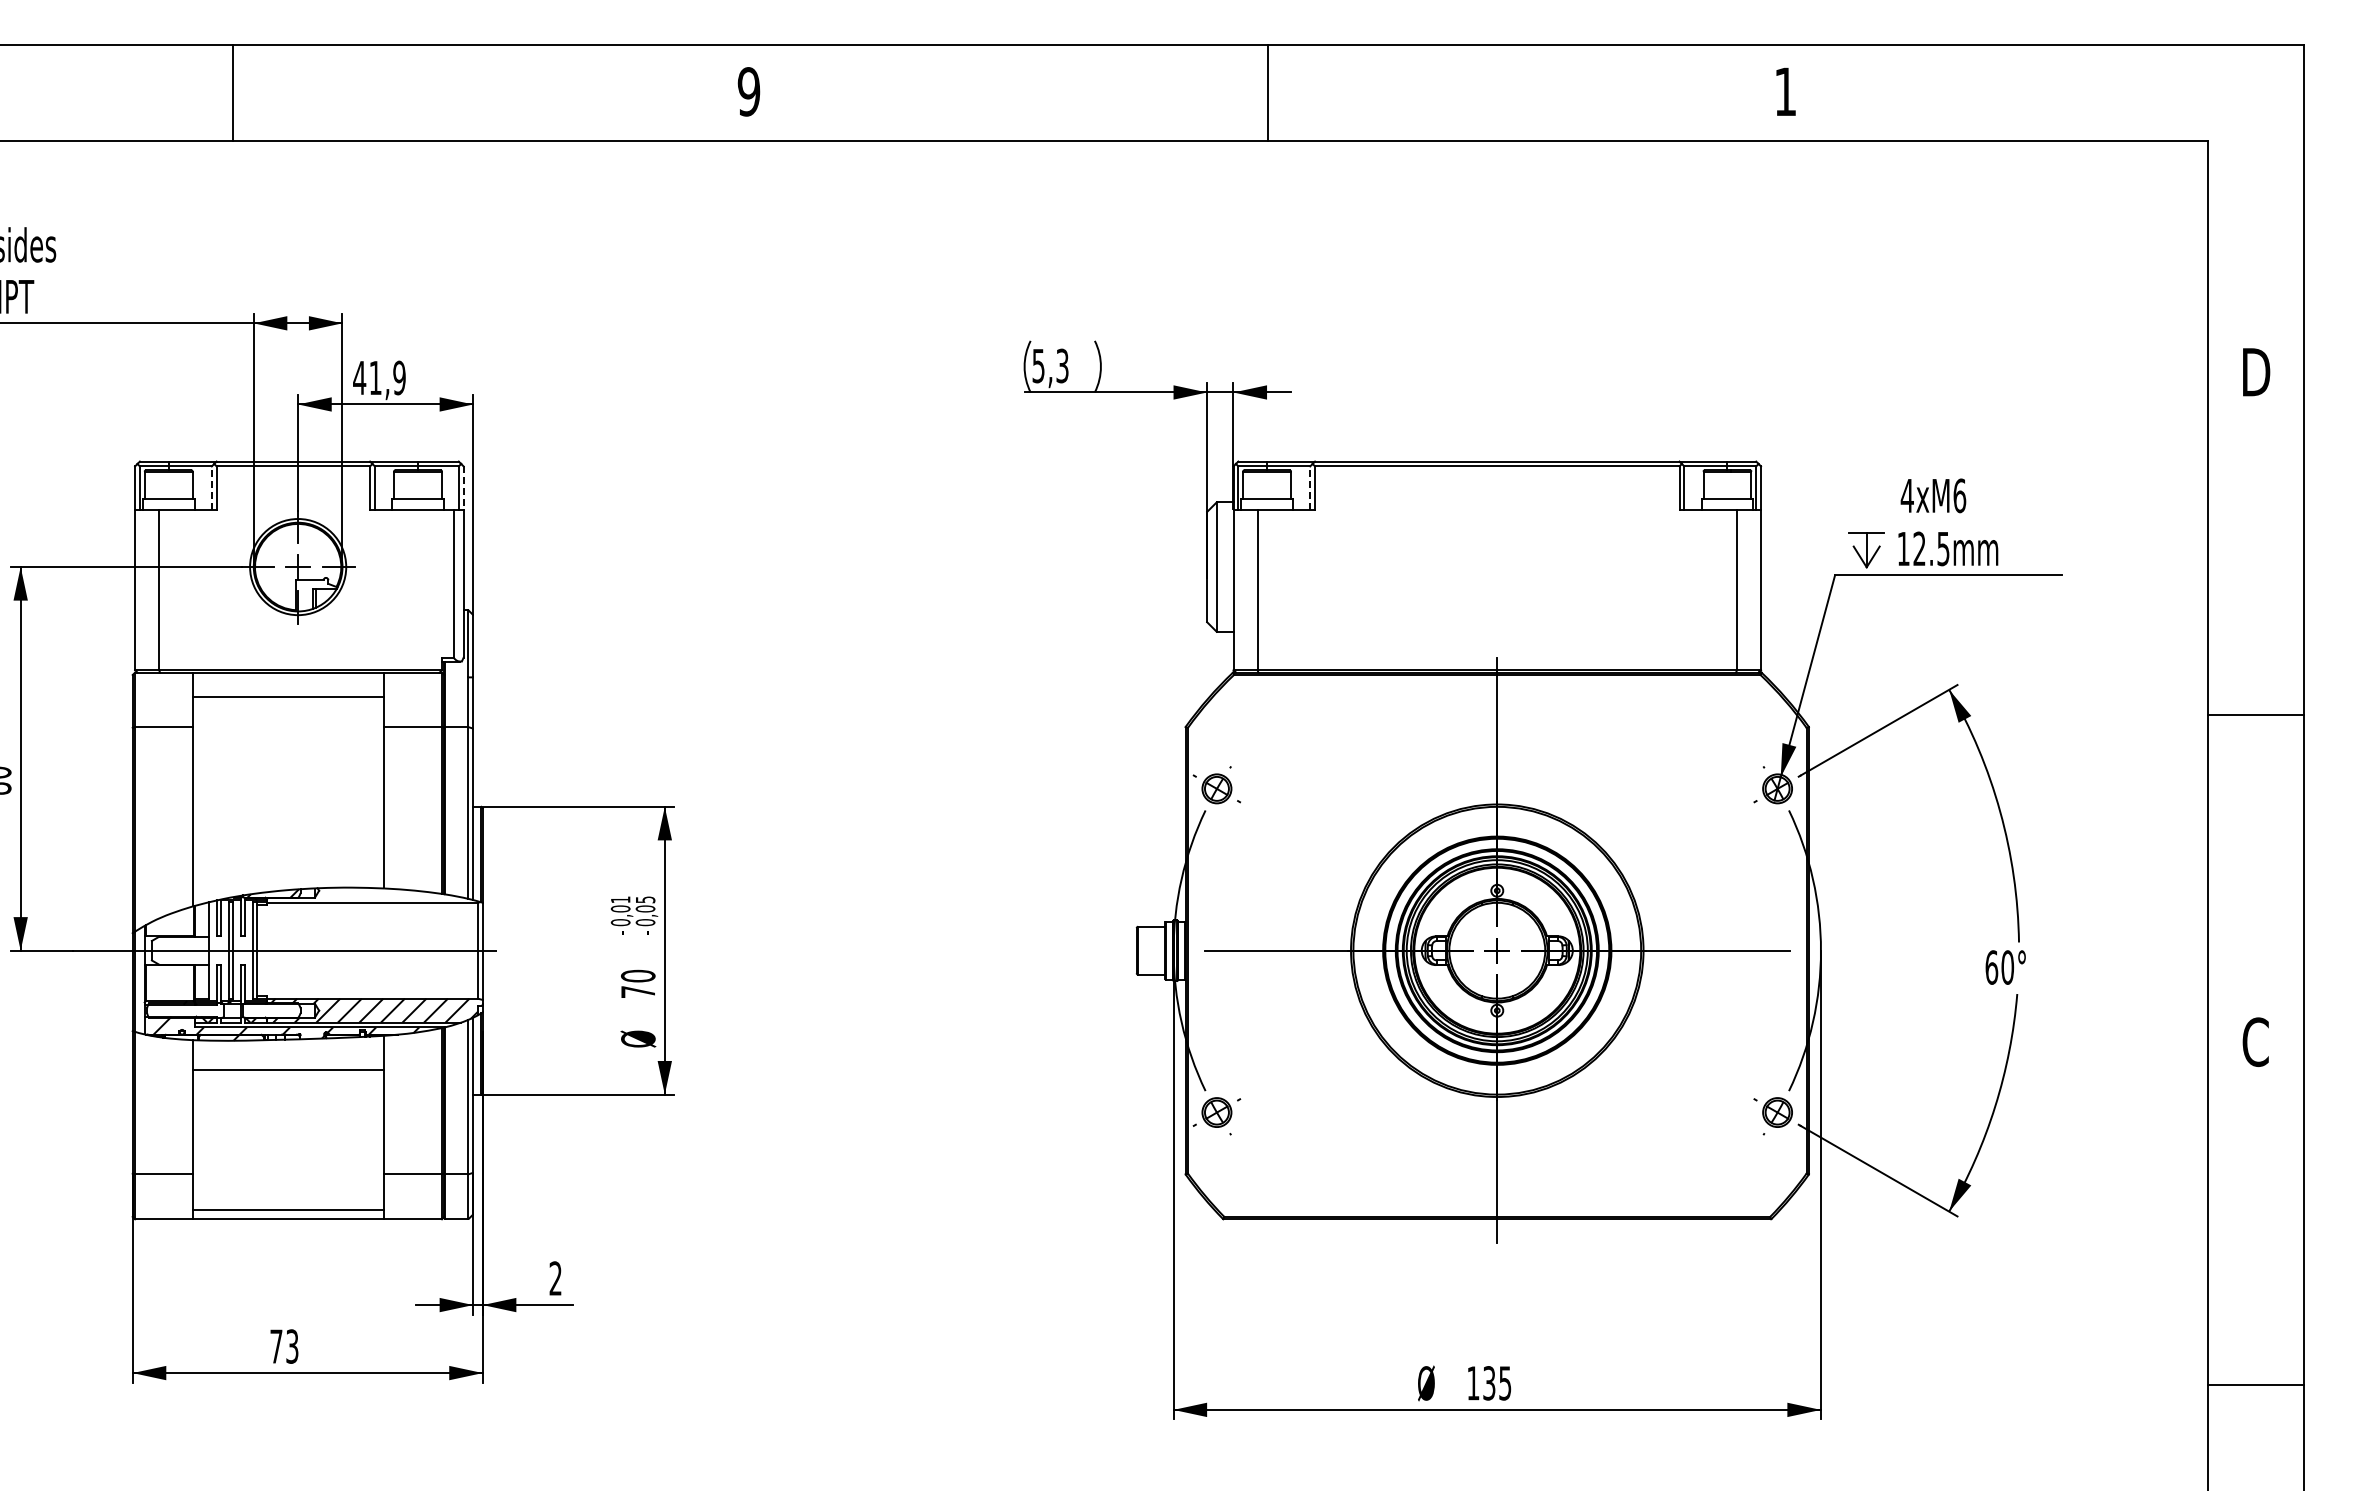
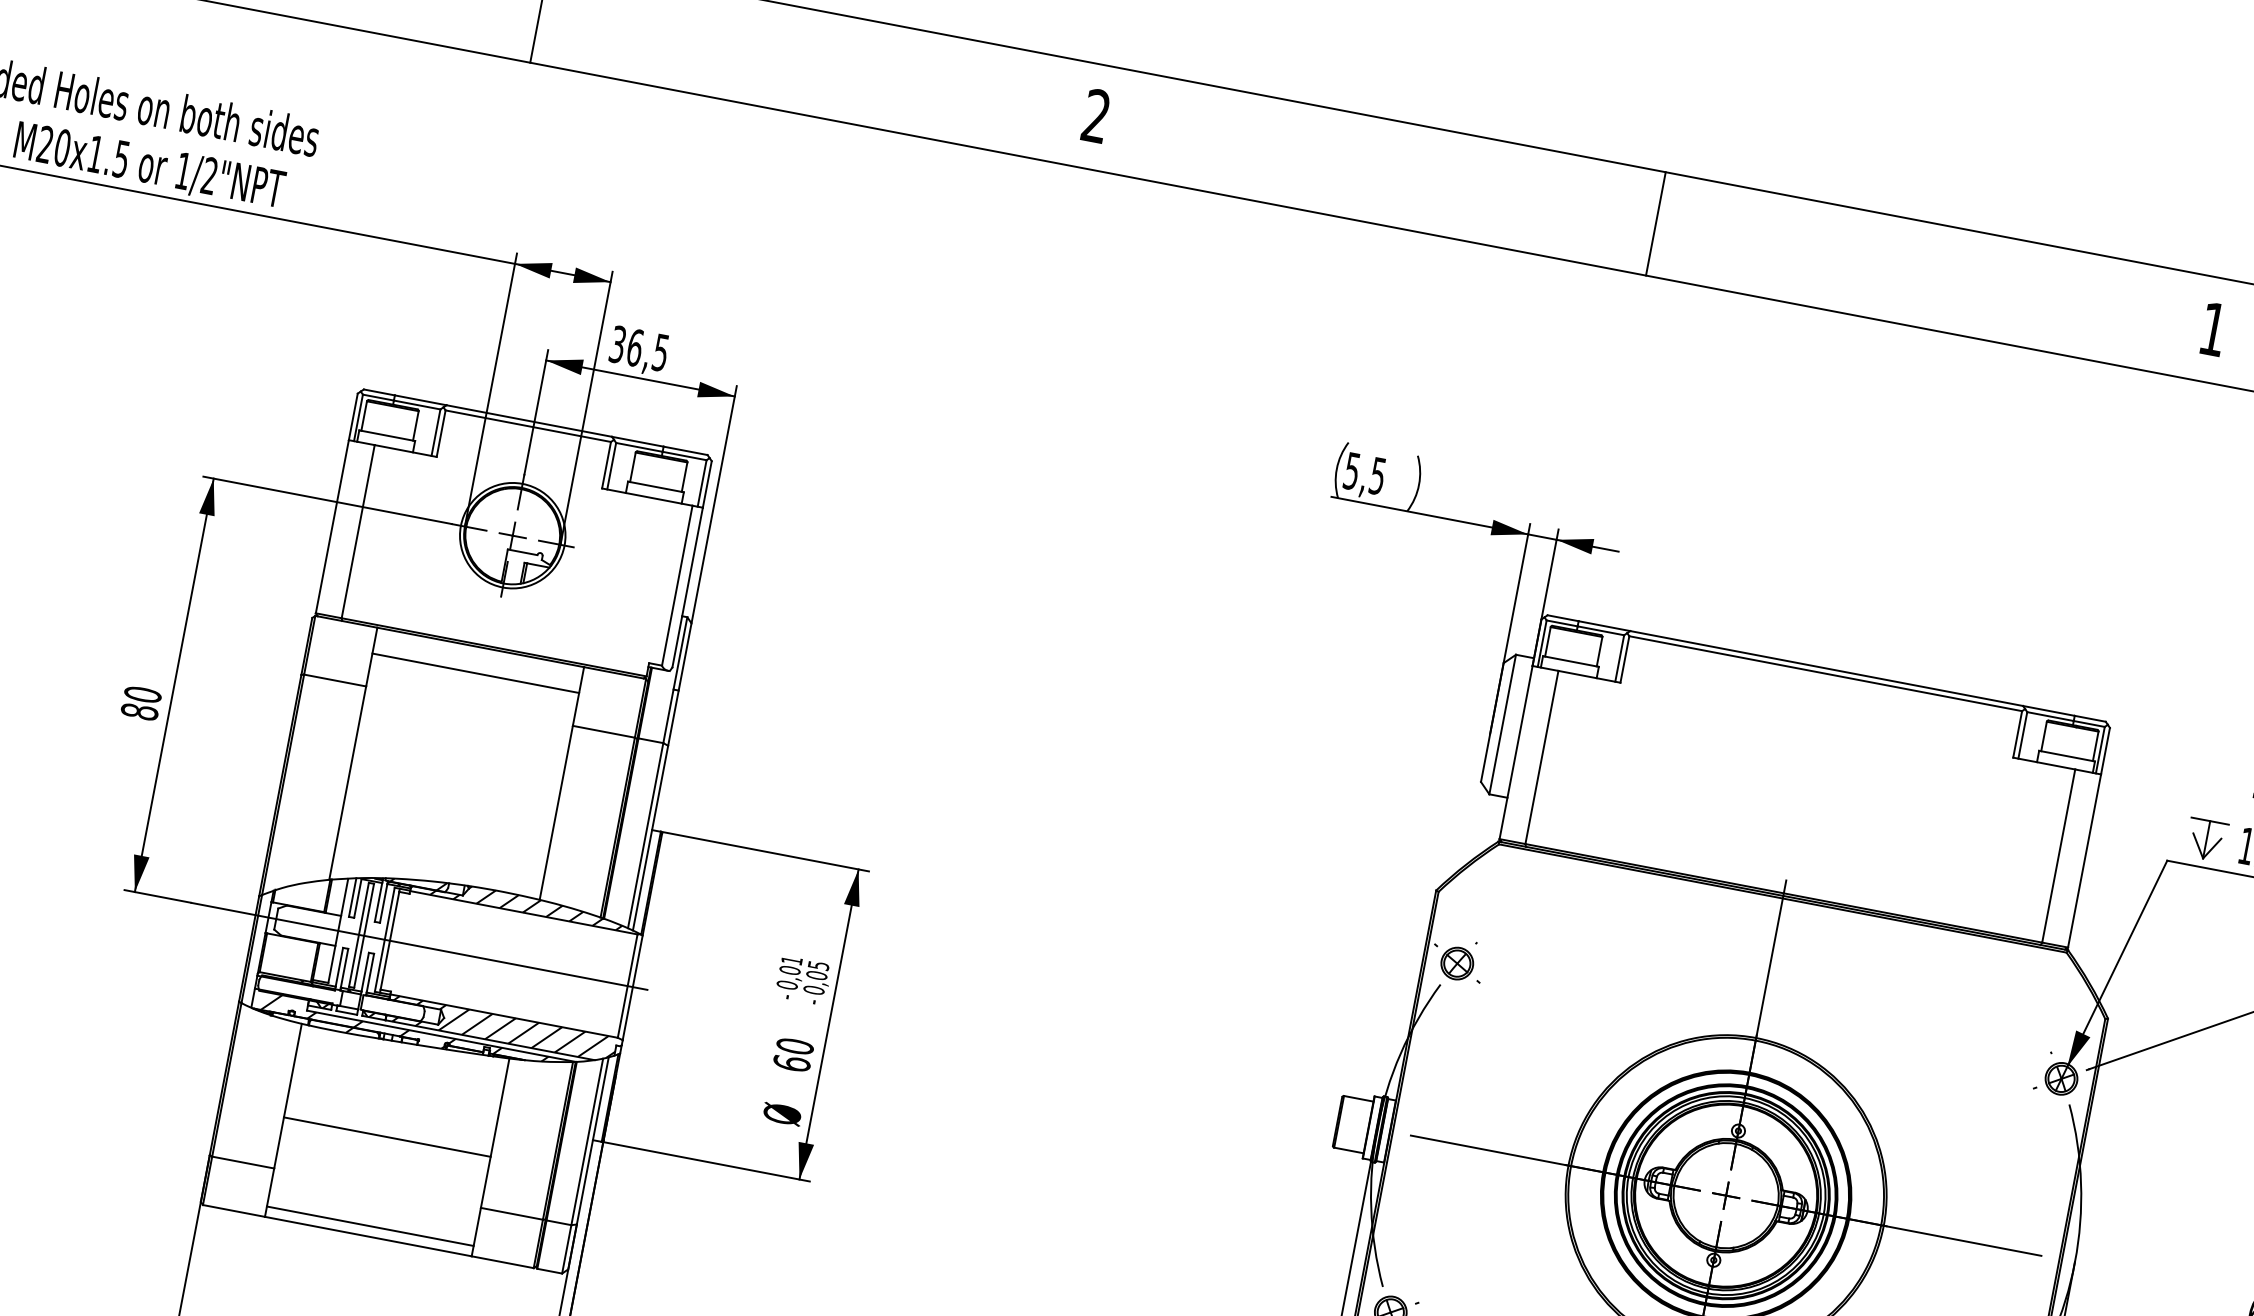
text: (748, 91) -> (1095, 115), 9 -> 2
text: (1062, 365) -> (1377, 475), 5,3 -> 5,5
text: (379, 377) -> (639, 348), 41,9 -> 36,5
line: (211, 487) -> (435, 432), dashed -> solid
line: (463, 487) -> (707, 483), dashed -> solid
line: (1310, 487) -> (1620, 658), dashed -> solid
hatch: (373, 894) -> (526, 904), added
text: (638, 991) -> (792, 1063), 70 -> 60
line: (288, 1069) -> (387, 1136), moved

